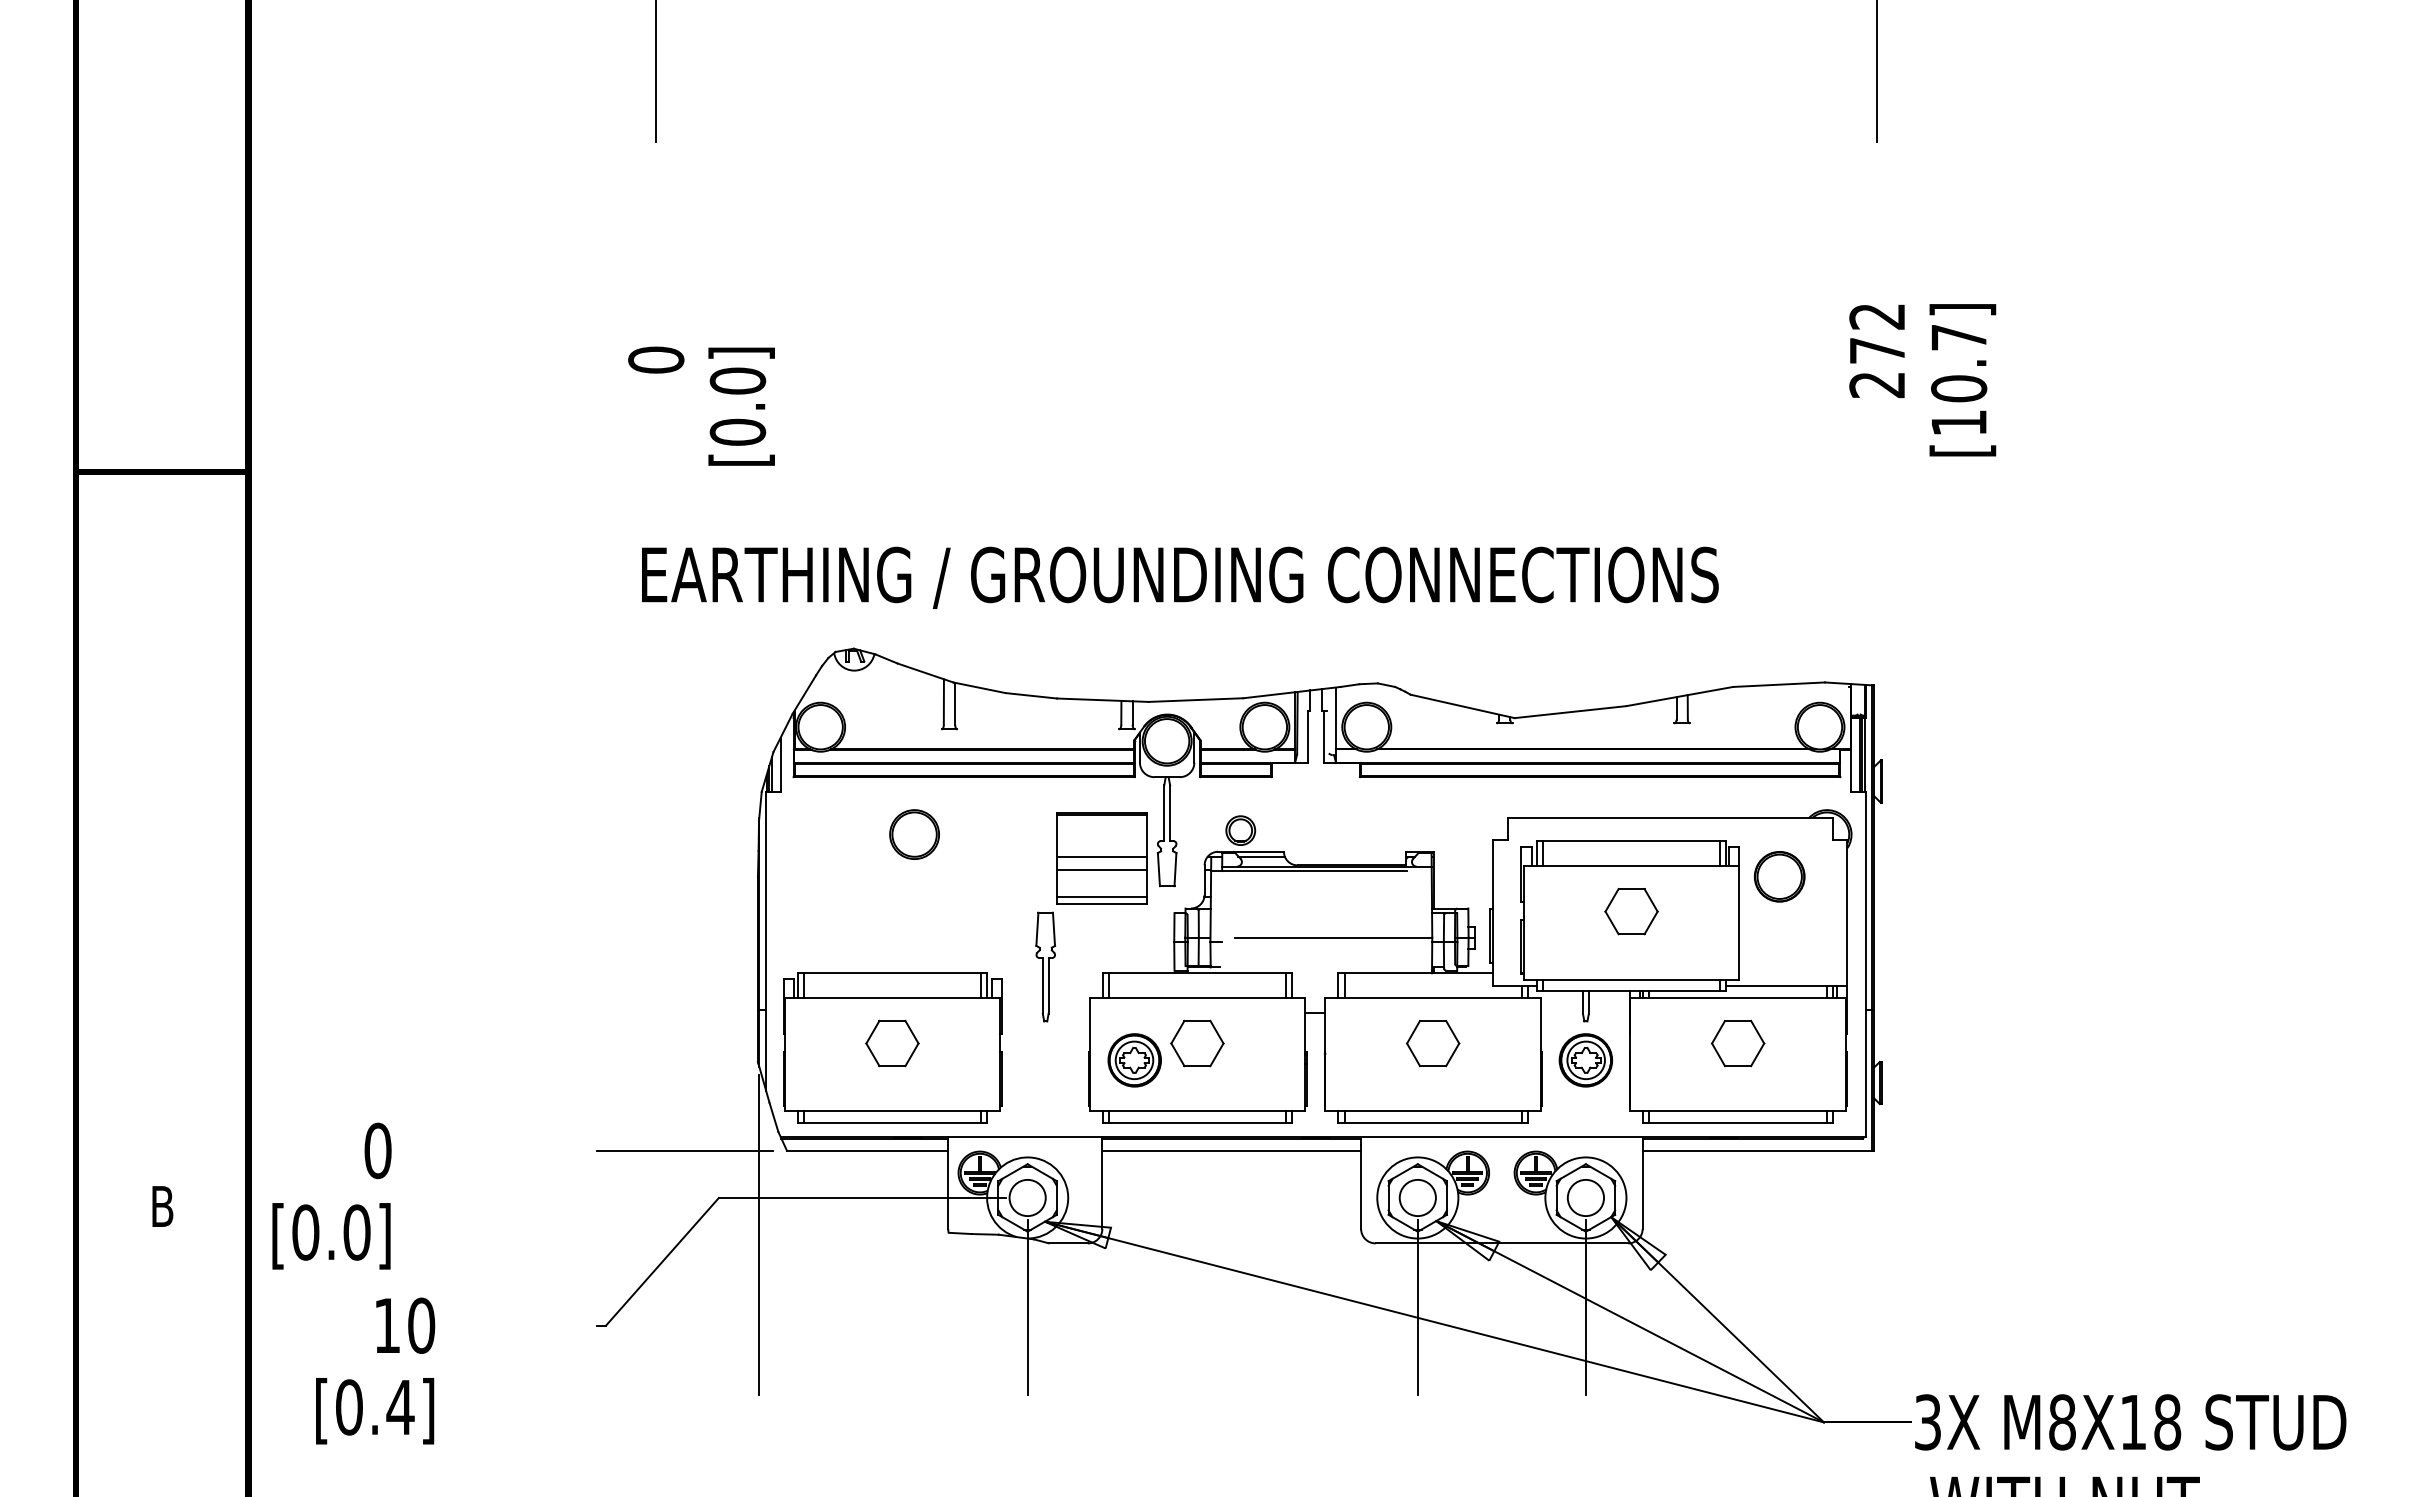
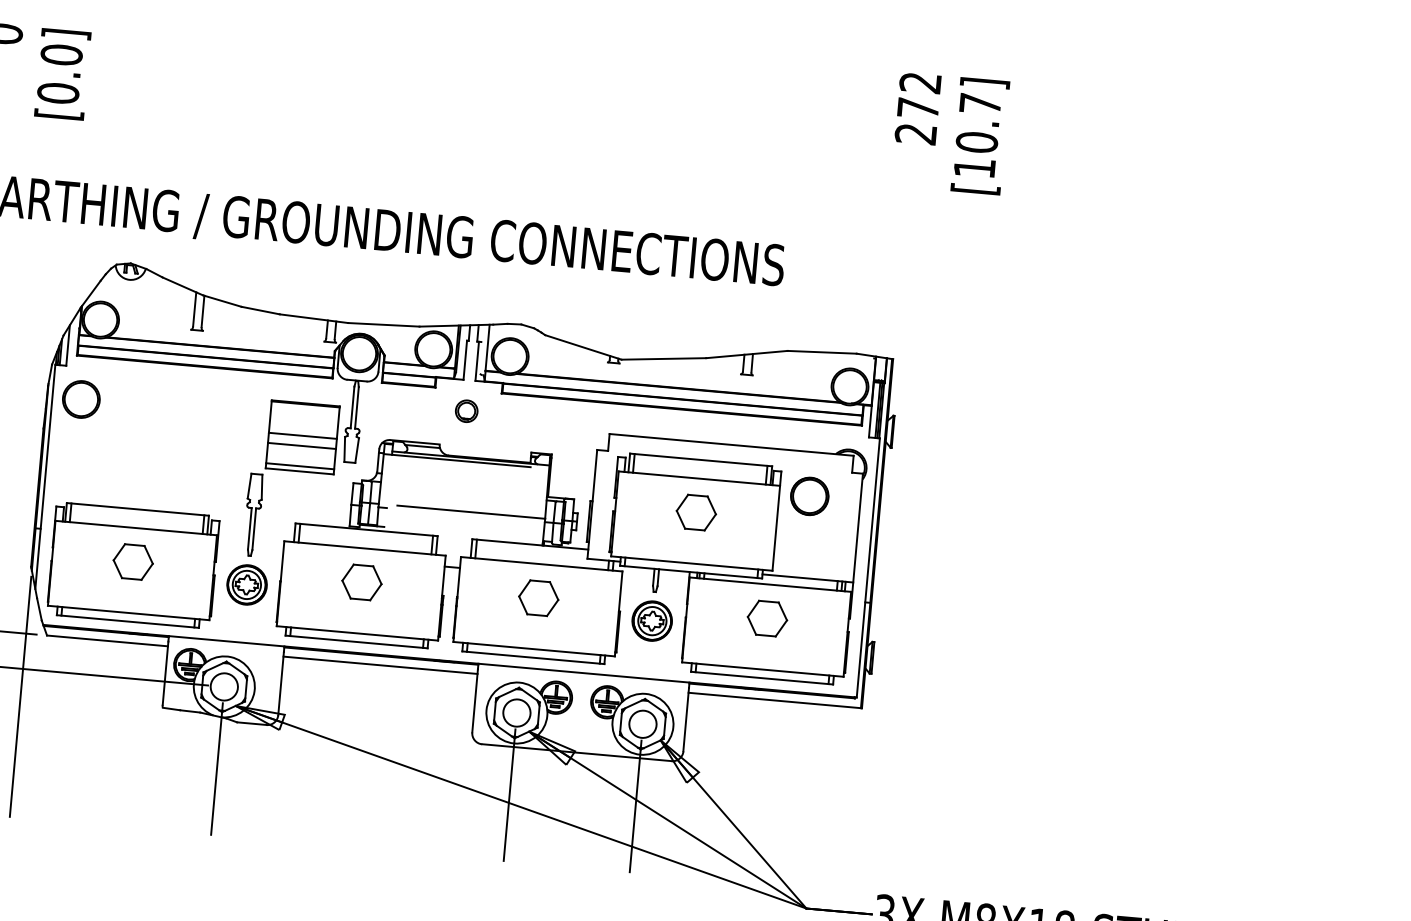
part: (1240, 830) -> (466, 411), moved
part: (914, 834) -> (81, 399), moved
part: (1134, 1060) -> (246, 585), moved

